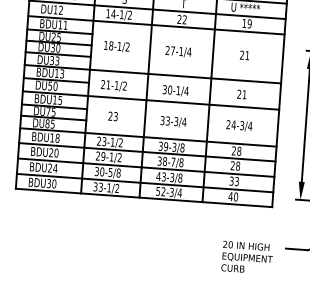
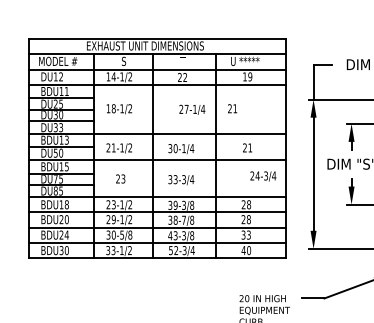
text: (178, 51) -> (192, 109), moved
text: (244, 55) -> (232, 108), moved
text: (239, 126) -> (263, 176), moved

